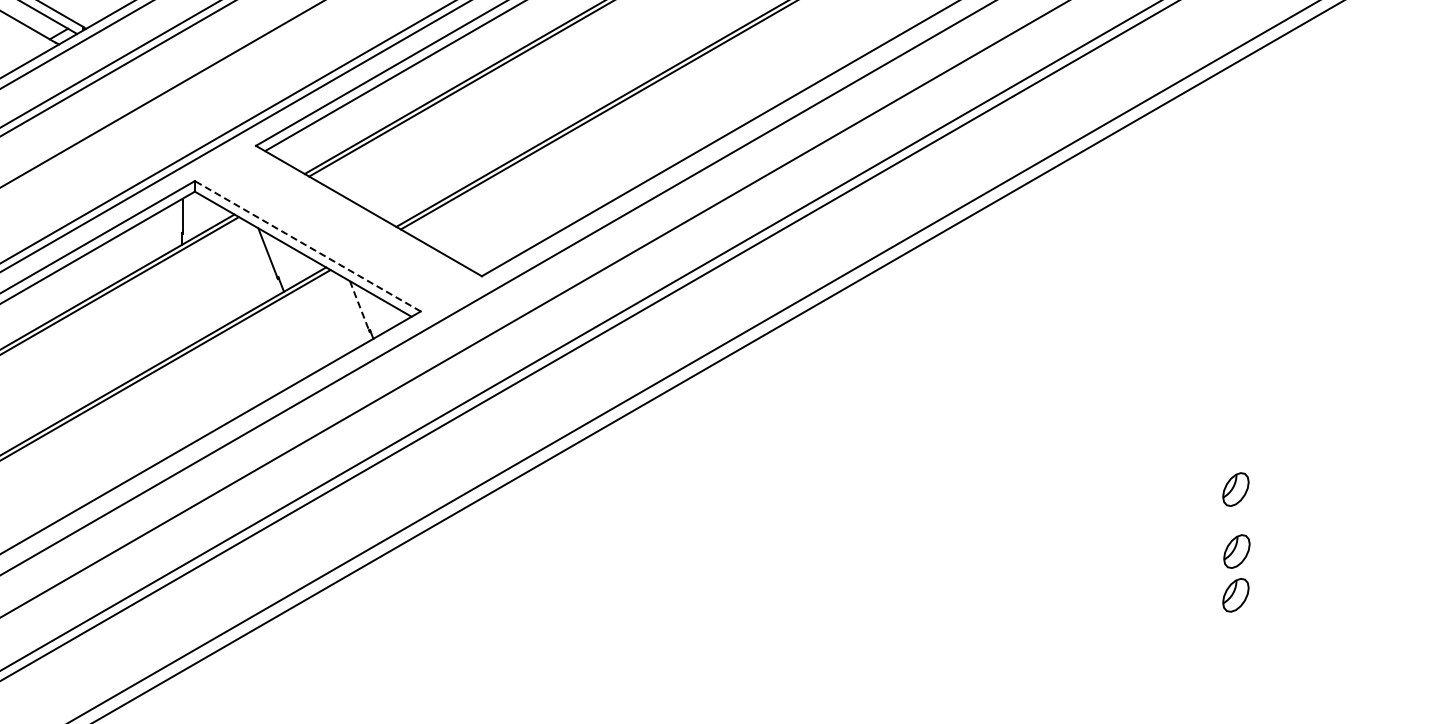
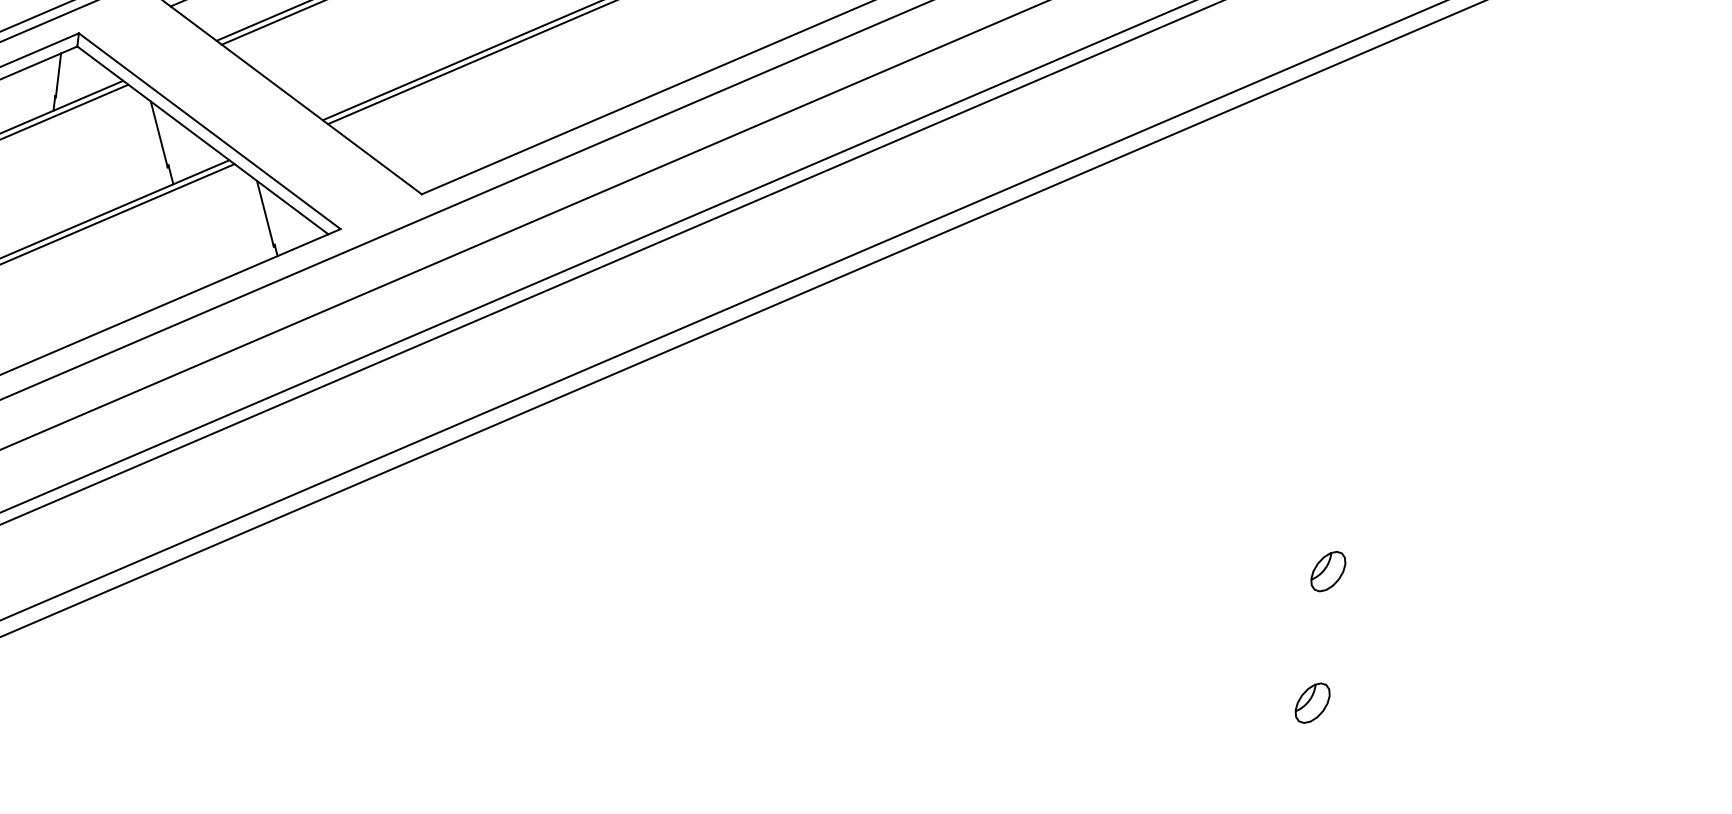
line: (307, 246) -> (209, 131), dashed -> solid
line: (359, 306) -> (265, 213), dashed -> solid
part: (1236, 551) -> (1319, 648), removed

